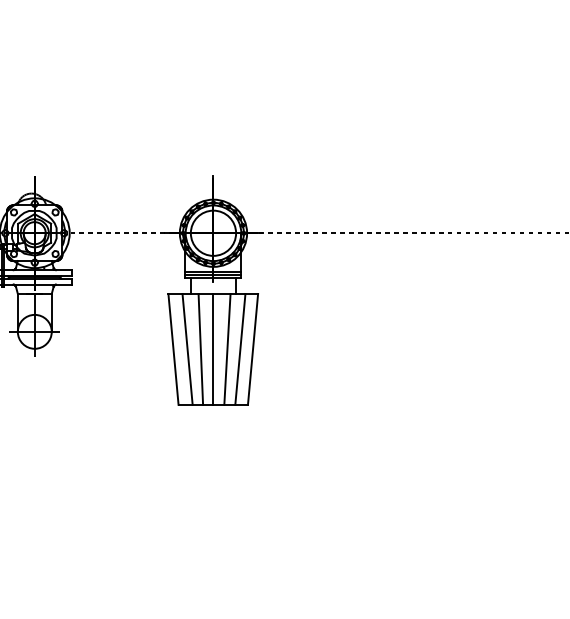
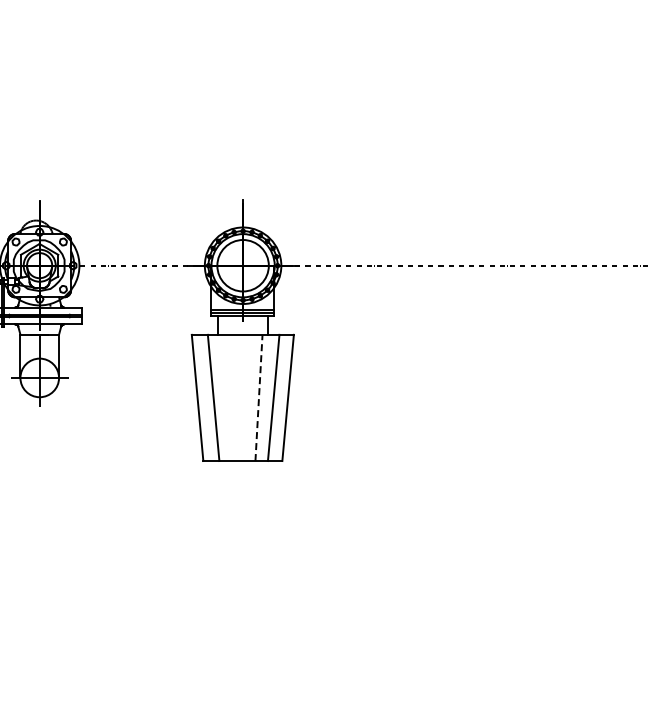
line: (200, 349) -> (228, 397), removed
line: (212, 349) -> (242, 397), removed
line: (227, 349) -> (259, 397), solid -> dashed

